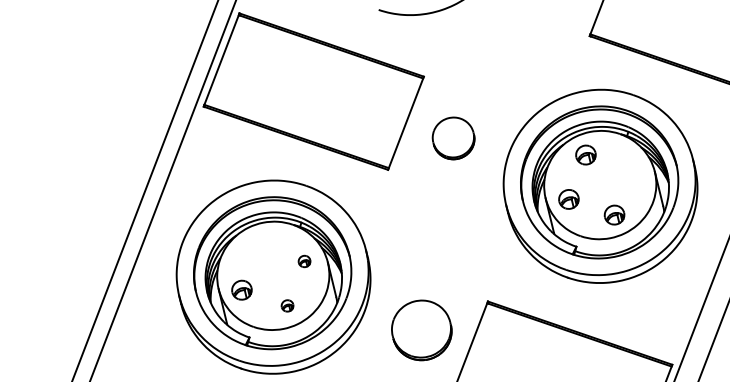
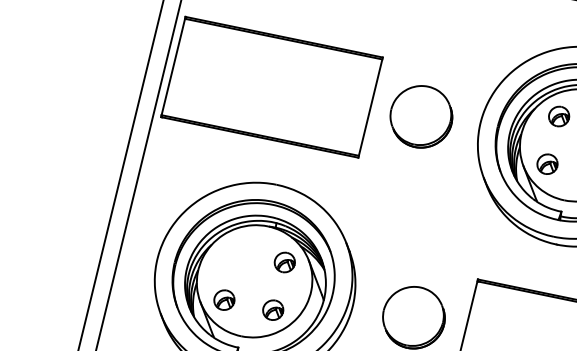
part: (453, 138) -> (421, 116), size x1.43
part: (304, 261) -> (284, 262), size x1.67
part: (287, 305) -> (273, 309), size x1.67

